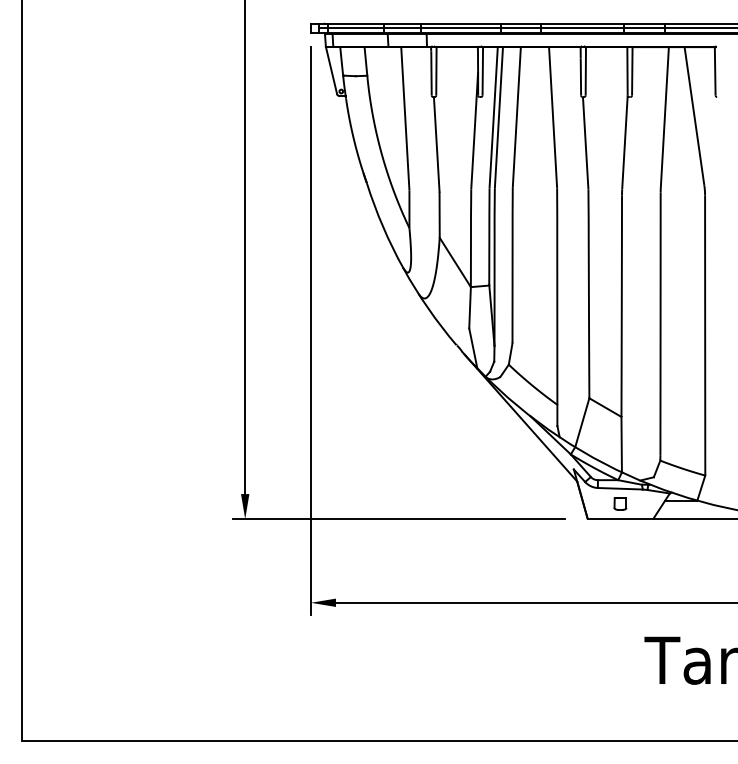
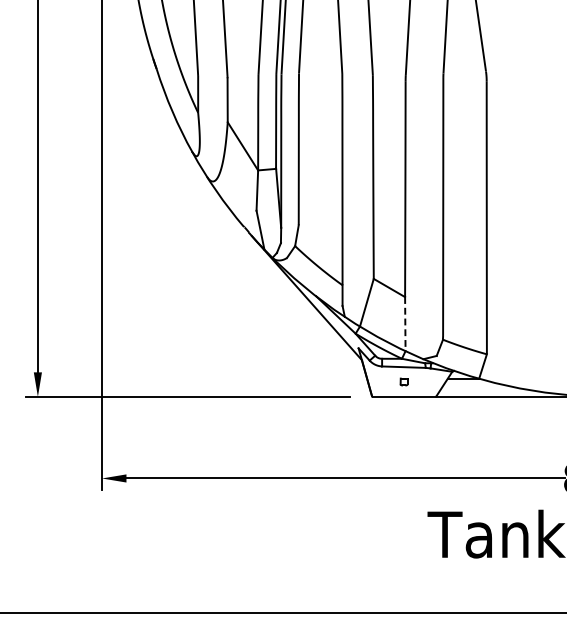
line: (621, 444) -> (405, 323), solid -> dashed
part: (620, 503) -> (404, 381), size x0.6

